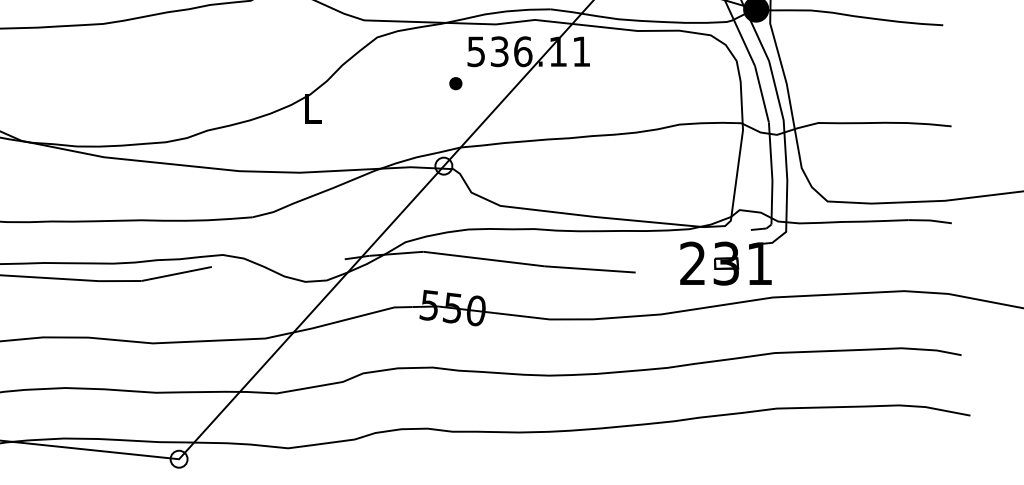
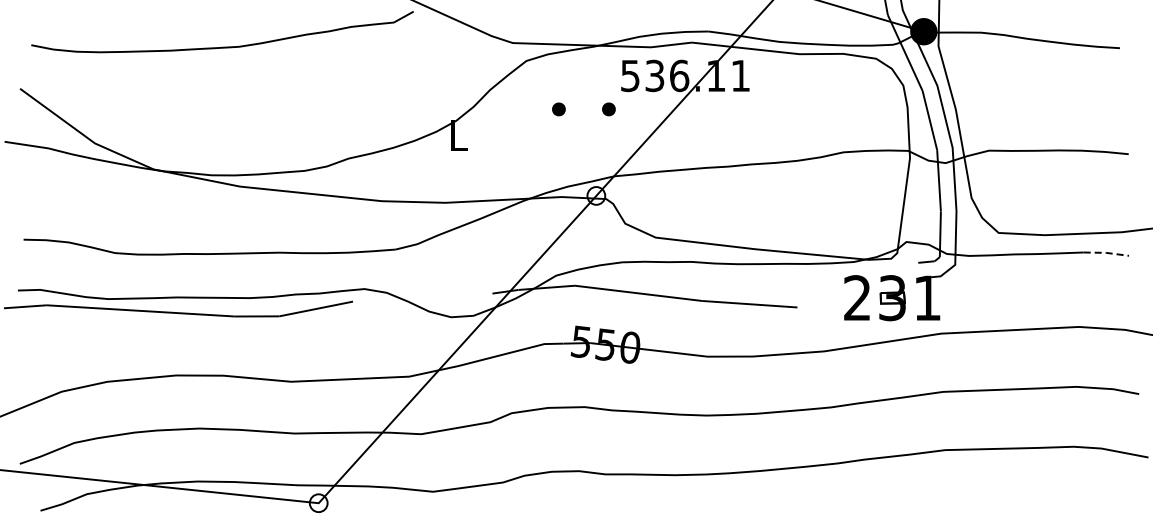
part: (407, 83) -> (558, 109), added
line: (930, 220) -> (1106, 252), solid -> dashed

